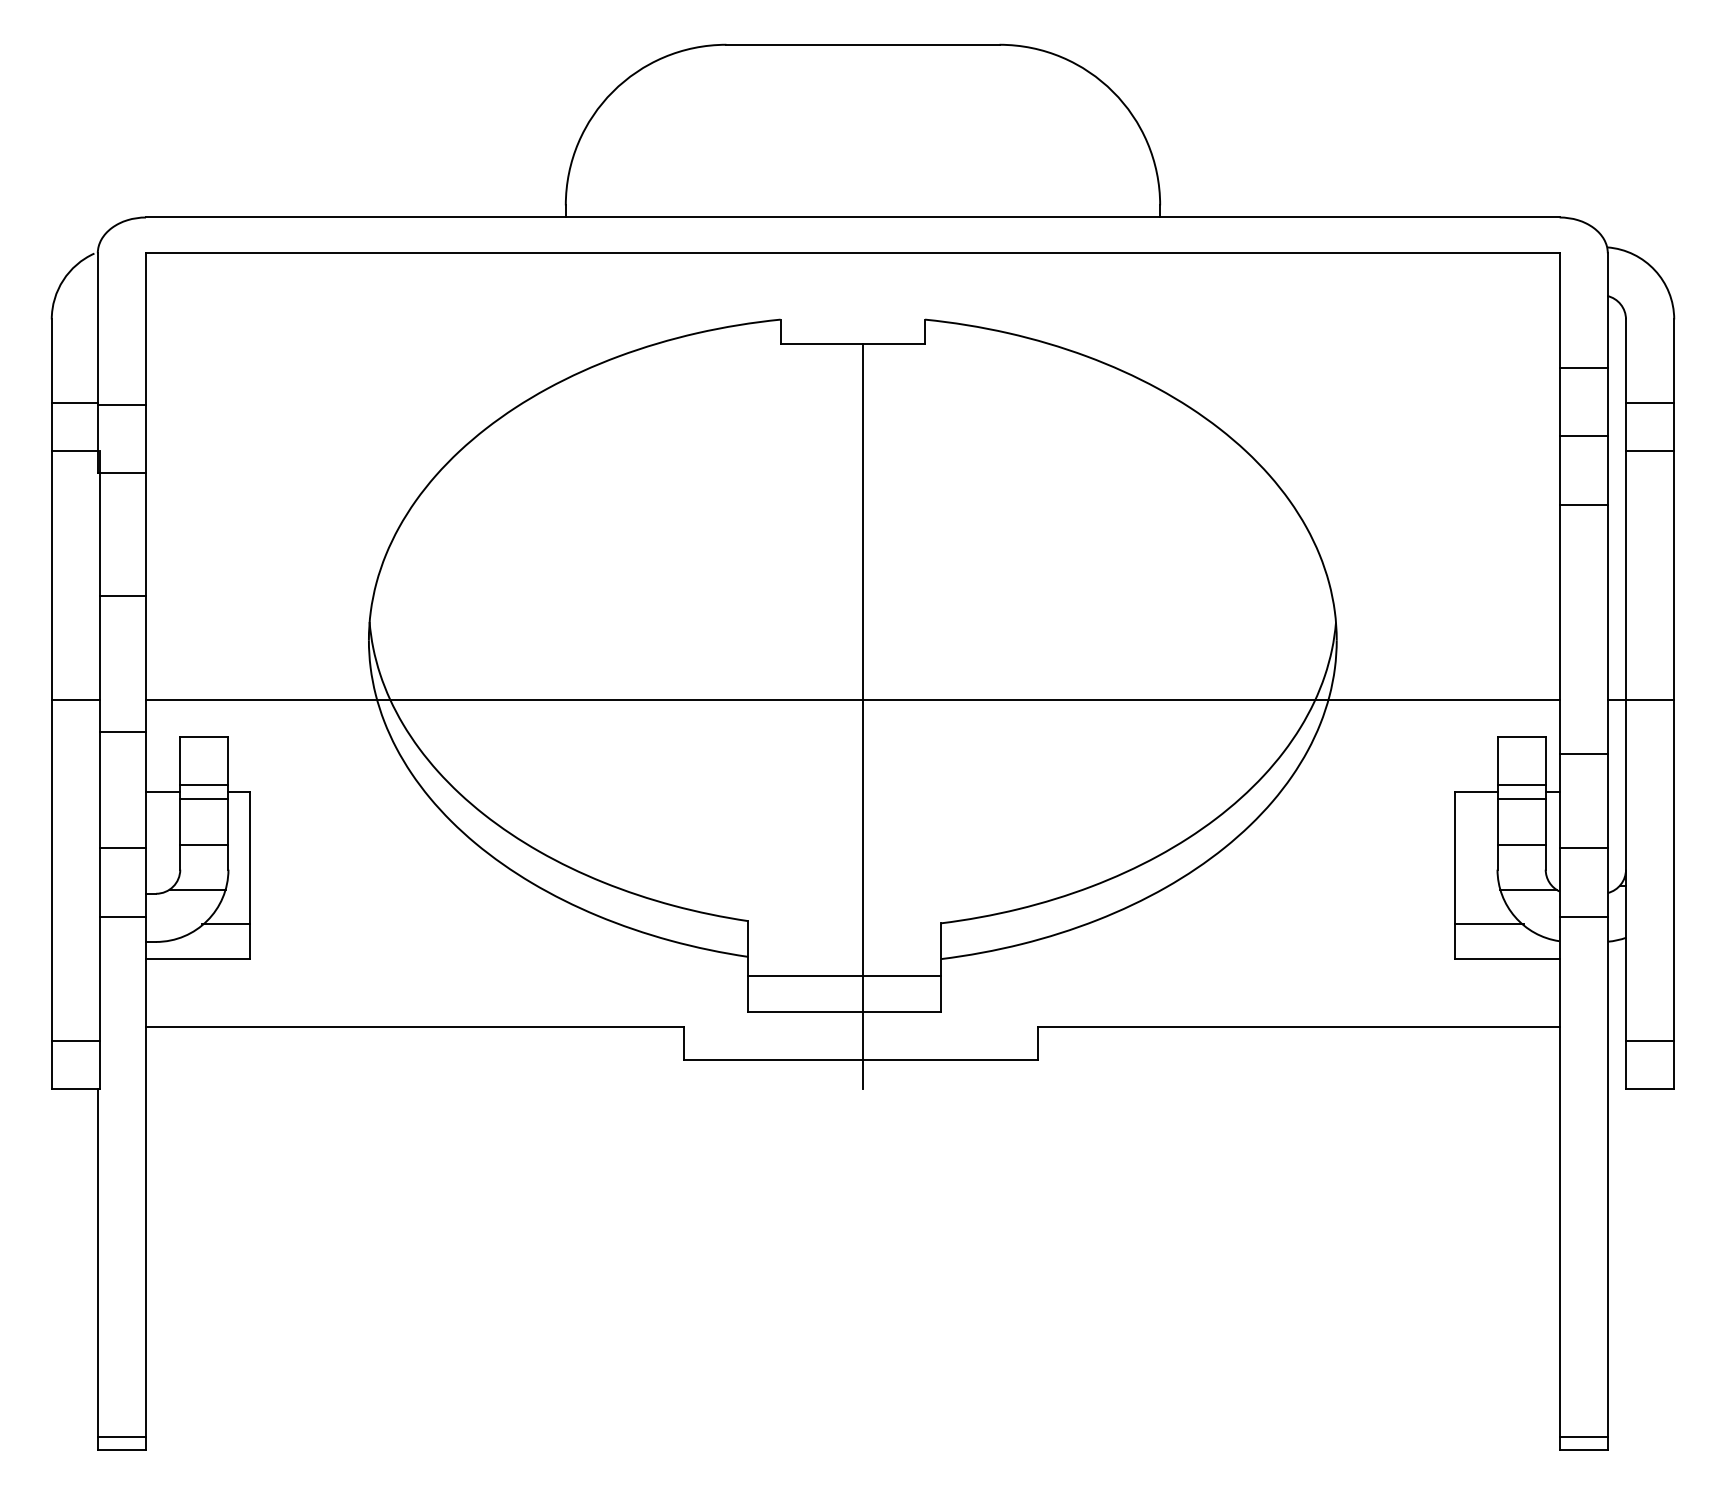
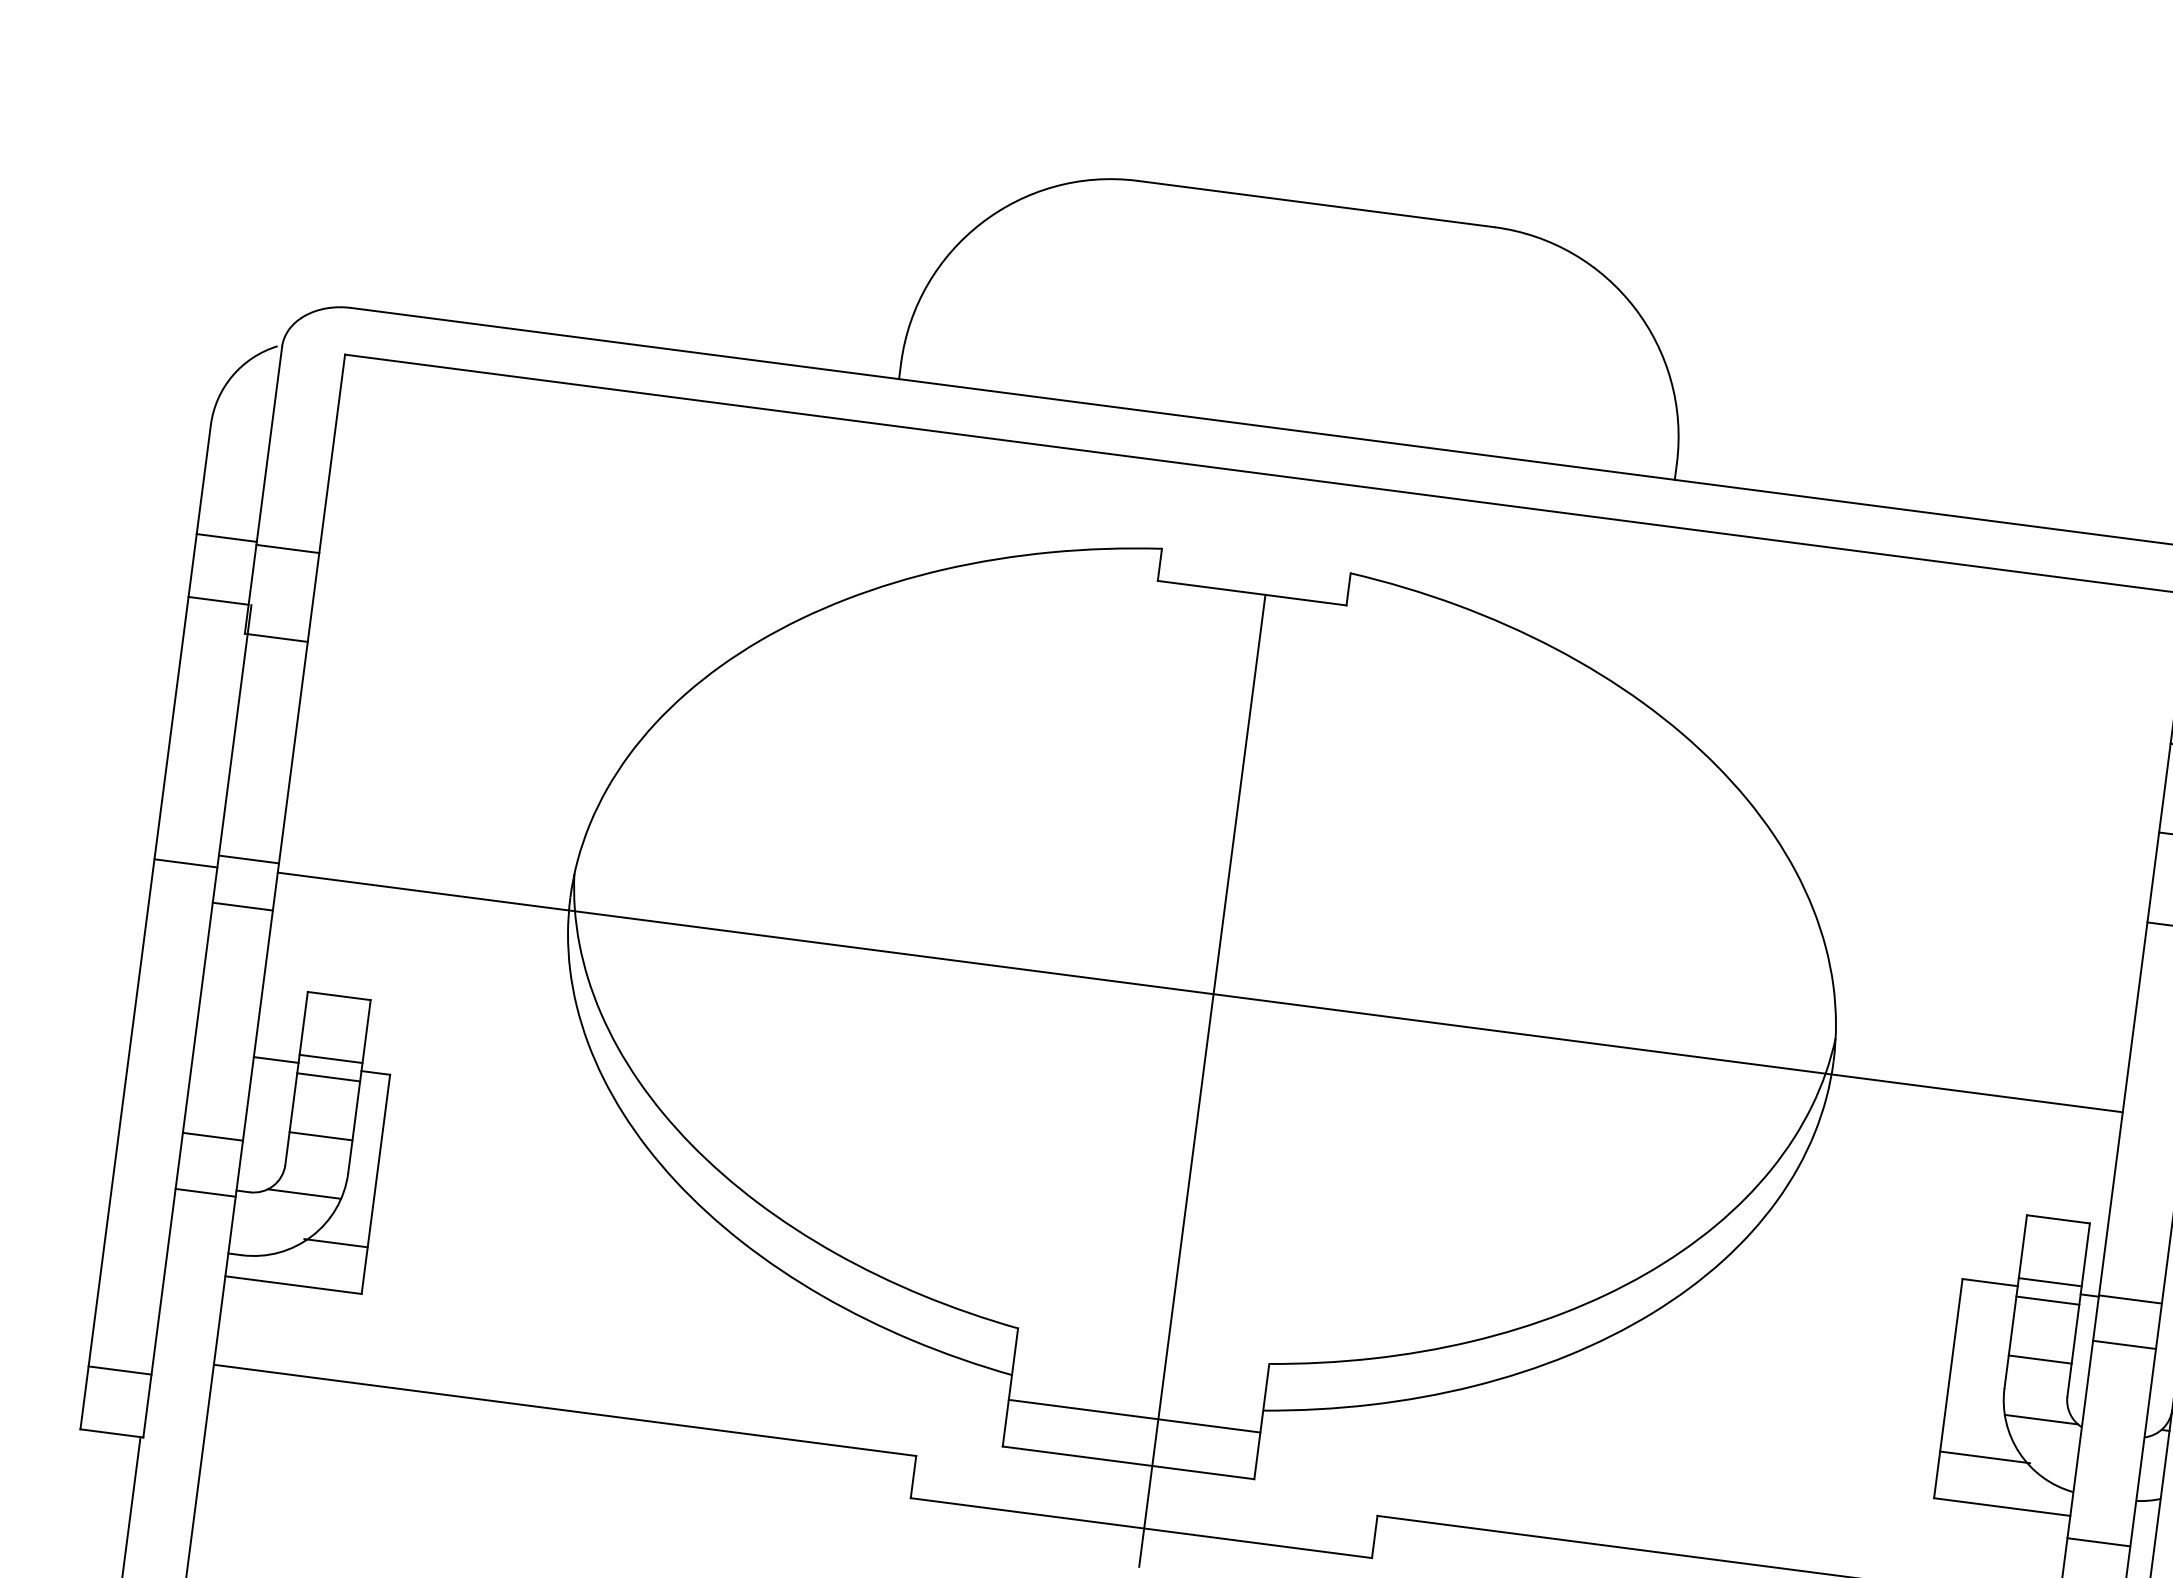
line: (122, 596) -> (248, 859), moved
line: (75, 700) -> (185, 863), moved
line: (852, 700) -> (1199, 992), moved
line: (122, 732) -> (242, 906), moved
line: (1583, 754) -> (2124, 1345), moved
line: (122, 848) -> (205, 1192), moved
line: (1583, 848) -> (2130, 1299), moved
line: (122, 916) -> (212, 1136), moved
line: (1583, 916) -> (2098, 1542), moved

